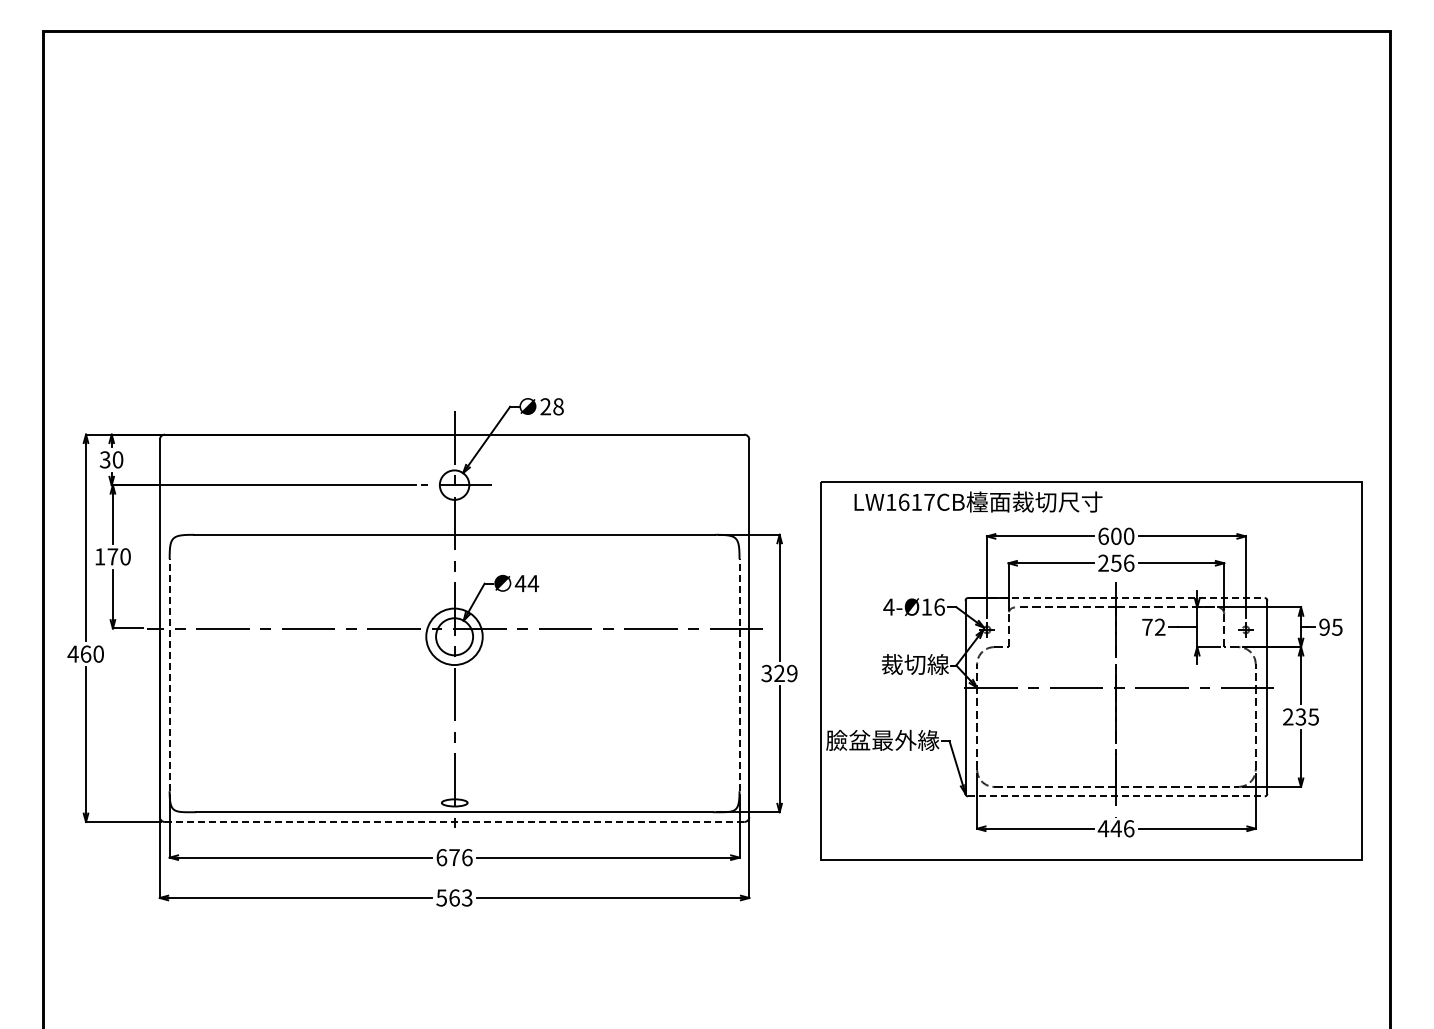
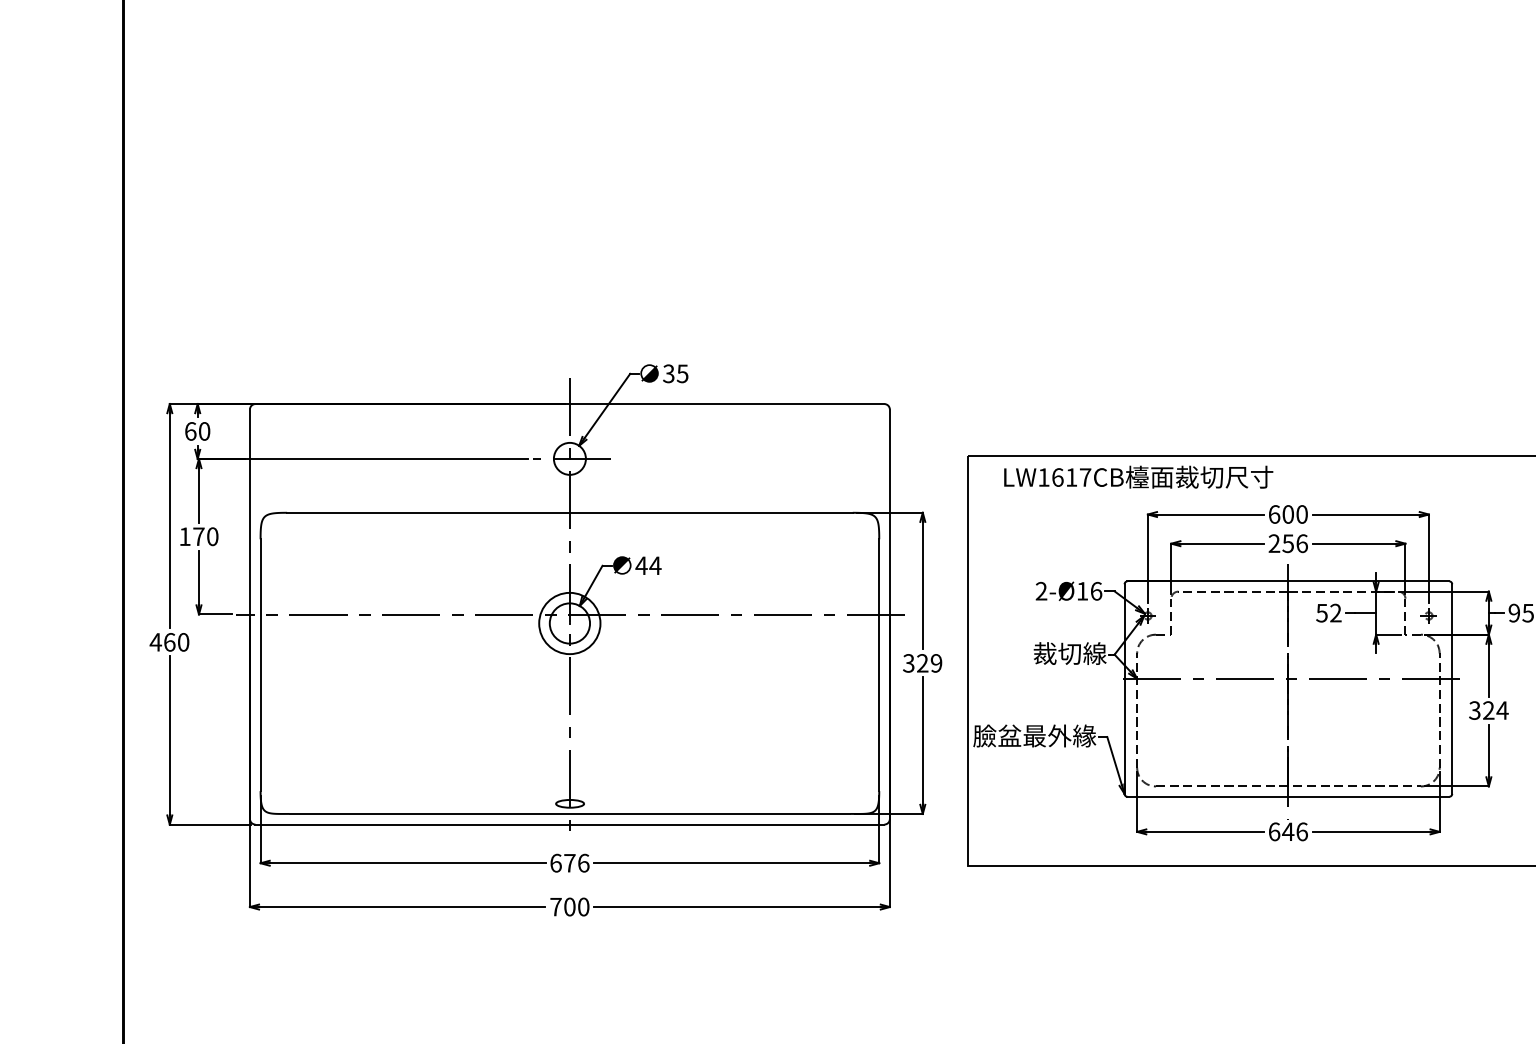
text: (551, 406) -> (675, 373), 28 -> 35
text: (104, 459) -> (189, 431), 30 -> 60
line: (1116, 598) -> (1288, 581), dashed -> solid
text: (888, 606) -> (1040, 590), 4- -> 2-
text: (1147, 627) -> (1322, 613), 72 -> 52
line: (169, 675) -> (260, 665), dashed -> solid
line: (739, 675) -> (879, 665), dashed -> solid
text: (1300, 716) -> (1488, 710), 235 -> 324
line: (1116, 796) -> (1288, 796), dashed -> solid
line: (454, 822) -> (569, 825), dashed -> solid
text: (1103, 828) -> (1274, 831), 446 -> 646
text: (454, 897) -> (569, 906), 563 -> 700

